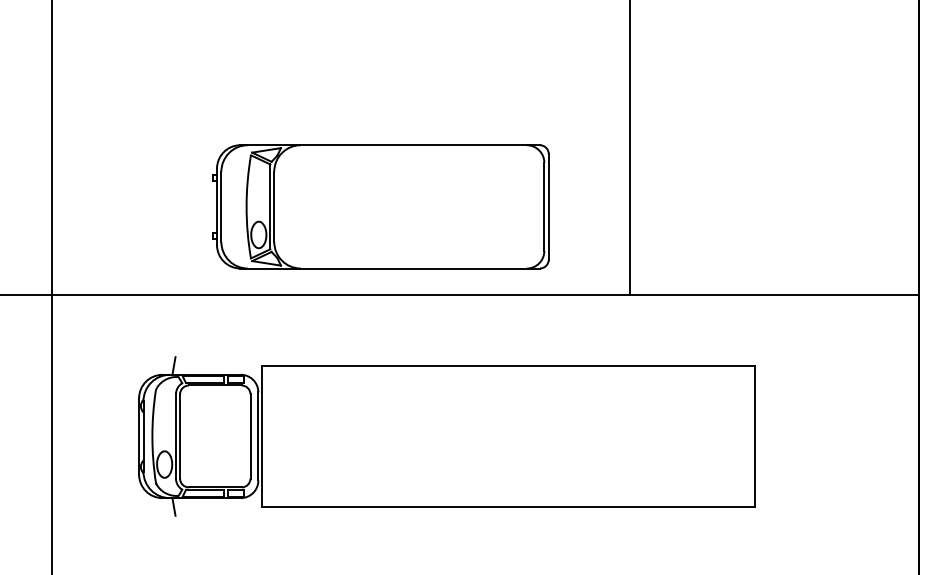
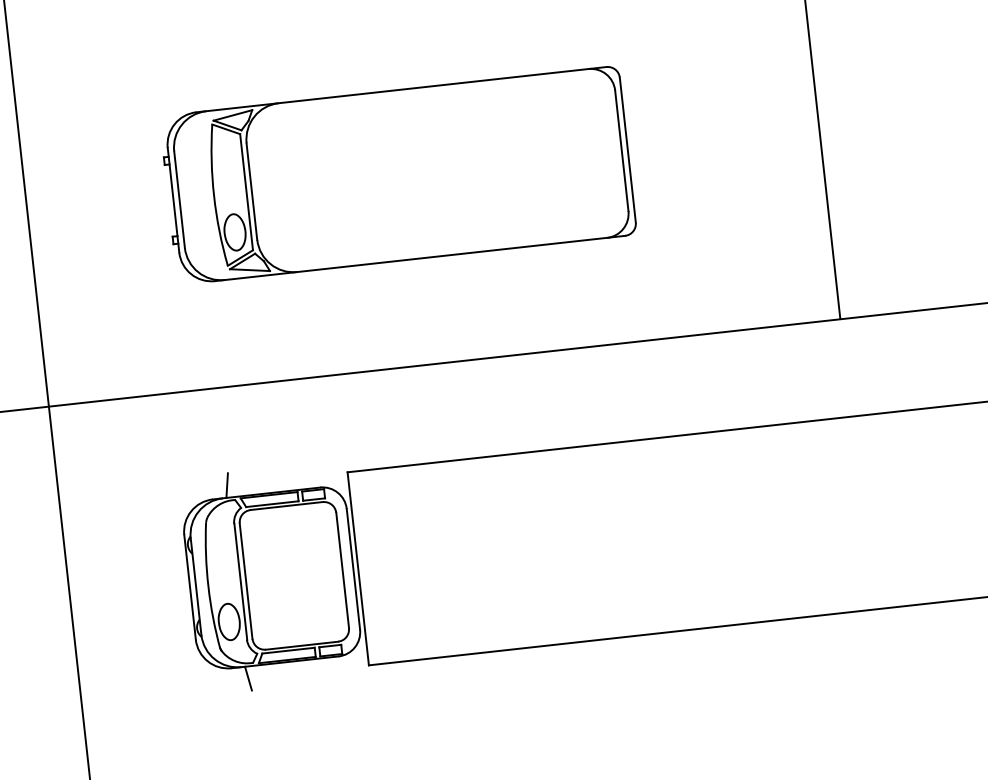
part: (380, 206) -> (397, 175), moved

